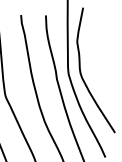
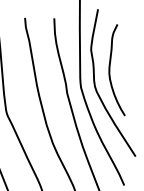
curve: (93, 59) -> (110, 70), added

